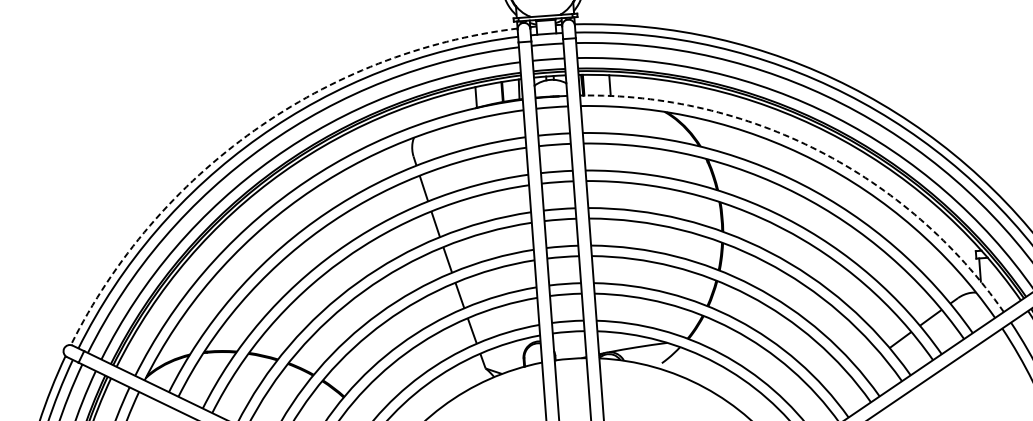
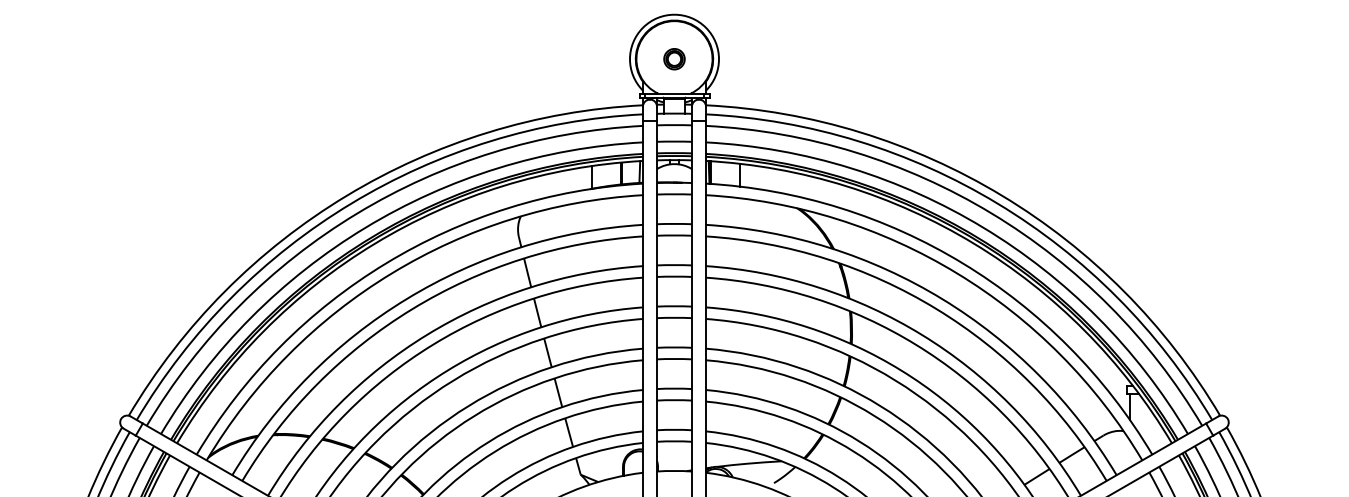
arc: (254, 130) -> (346, 195), dashed -> solid
arc: (818, 151) -> (962, 263), dashed -> solid

